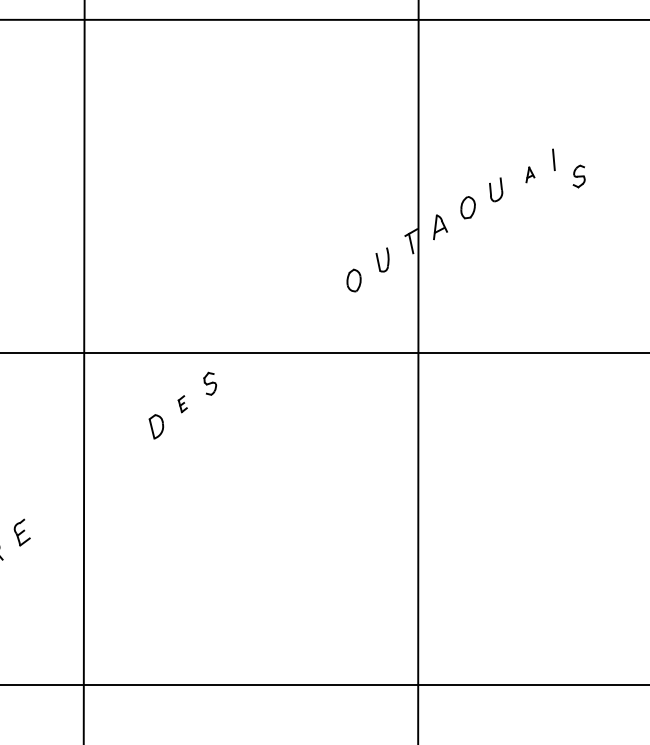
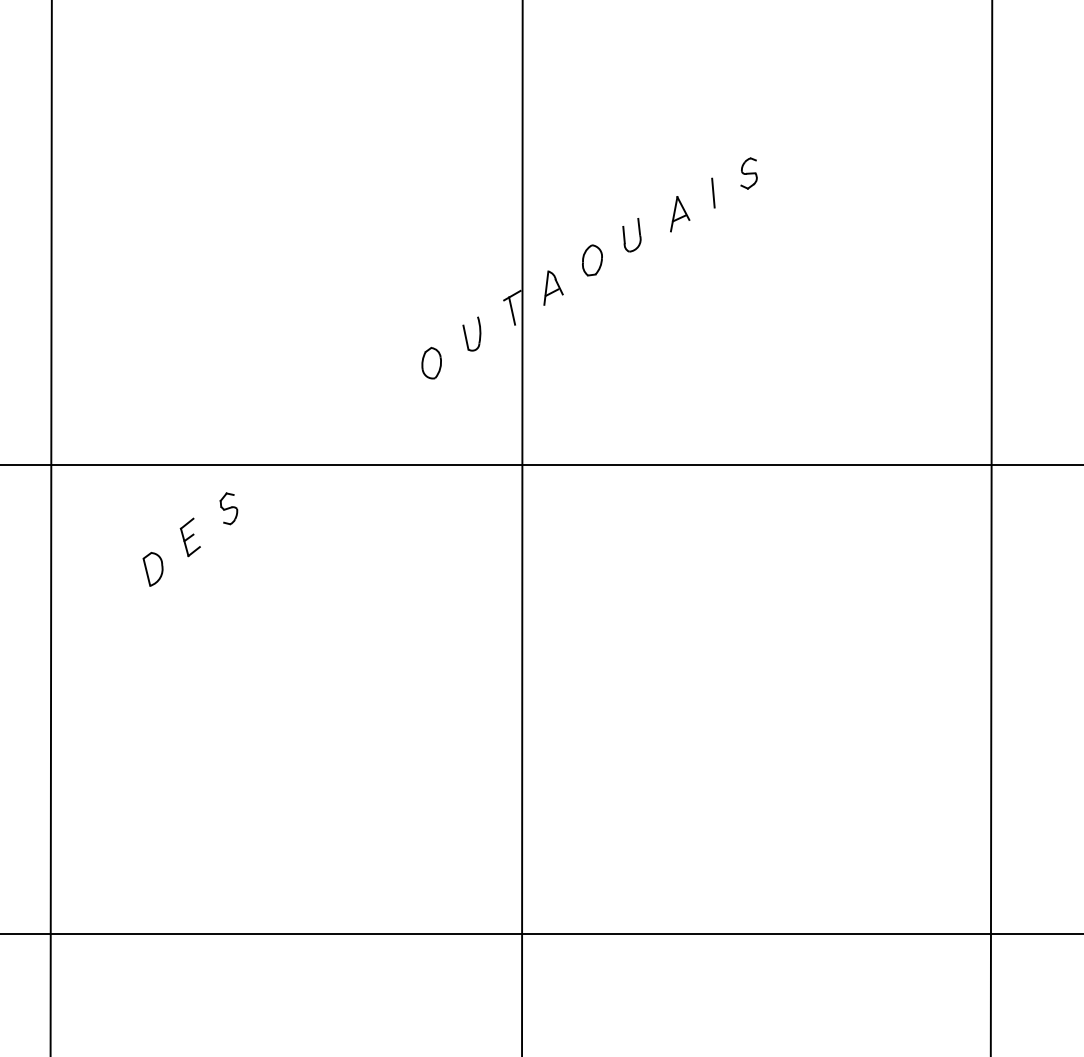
part: (530, 175) -> (680, 214), size x1.67
part: (578, 176) -> (748, 173), moved
part: (182, 404) -> (189, 537), size x1.67

